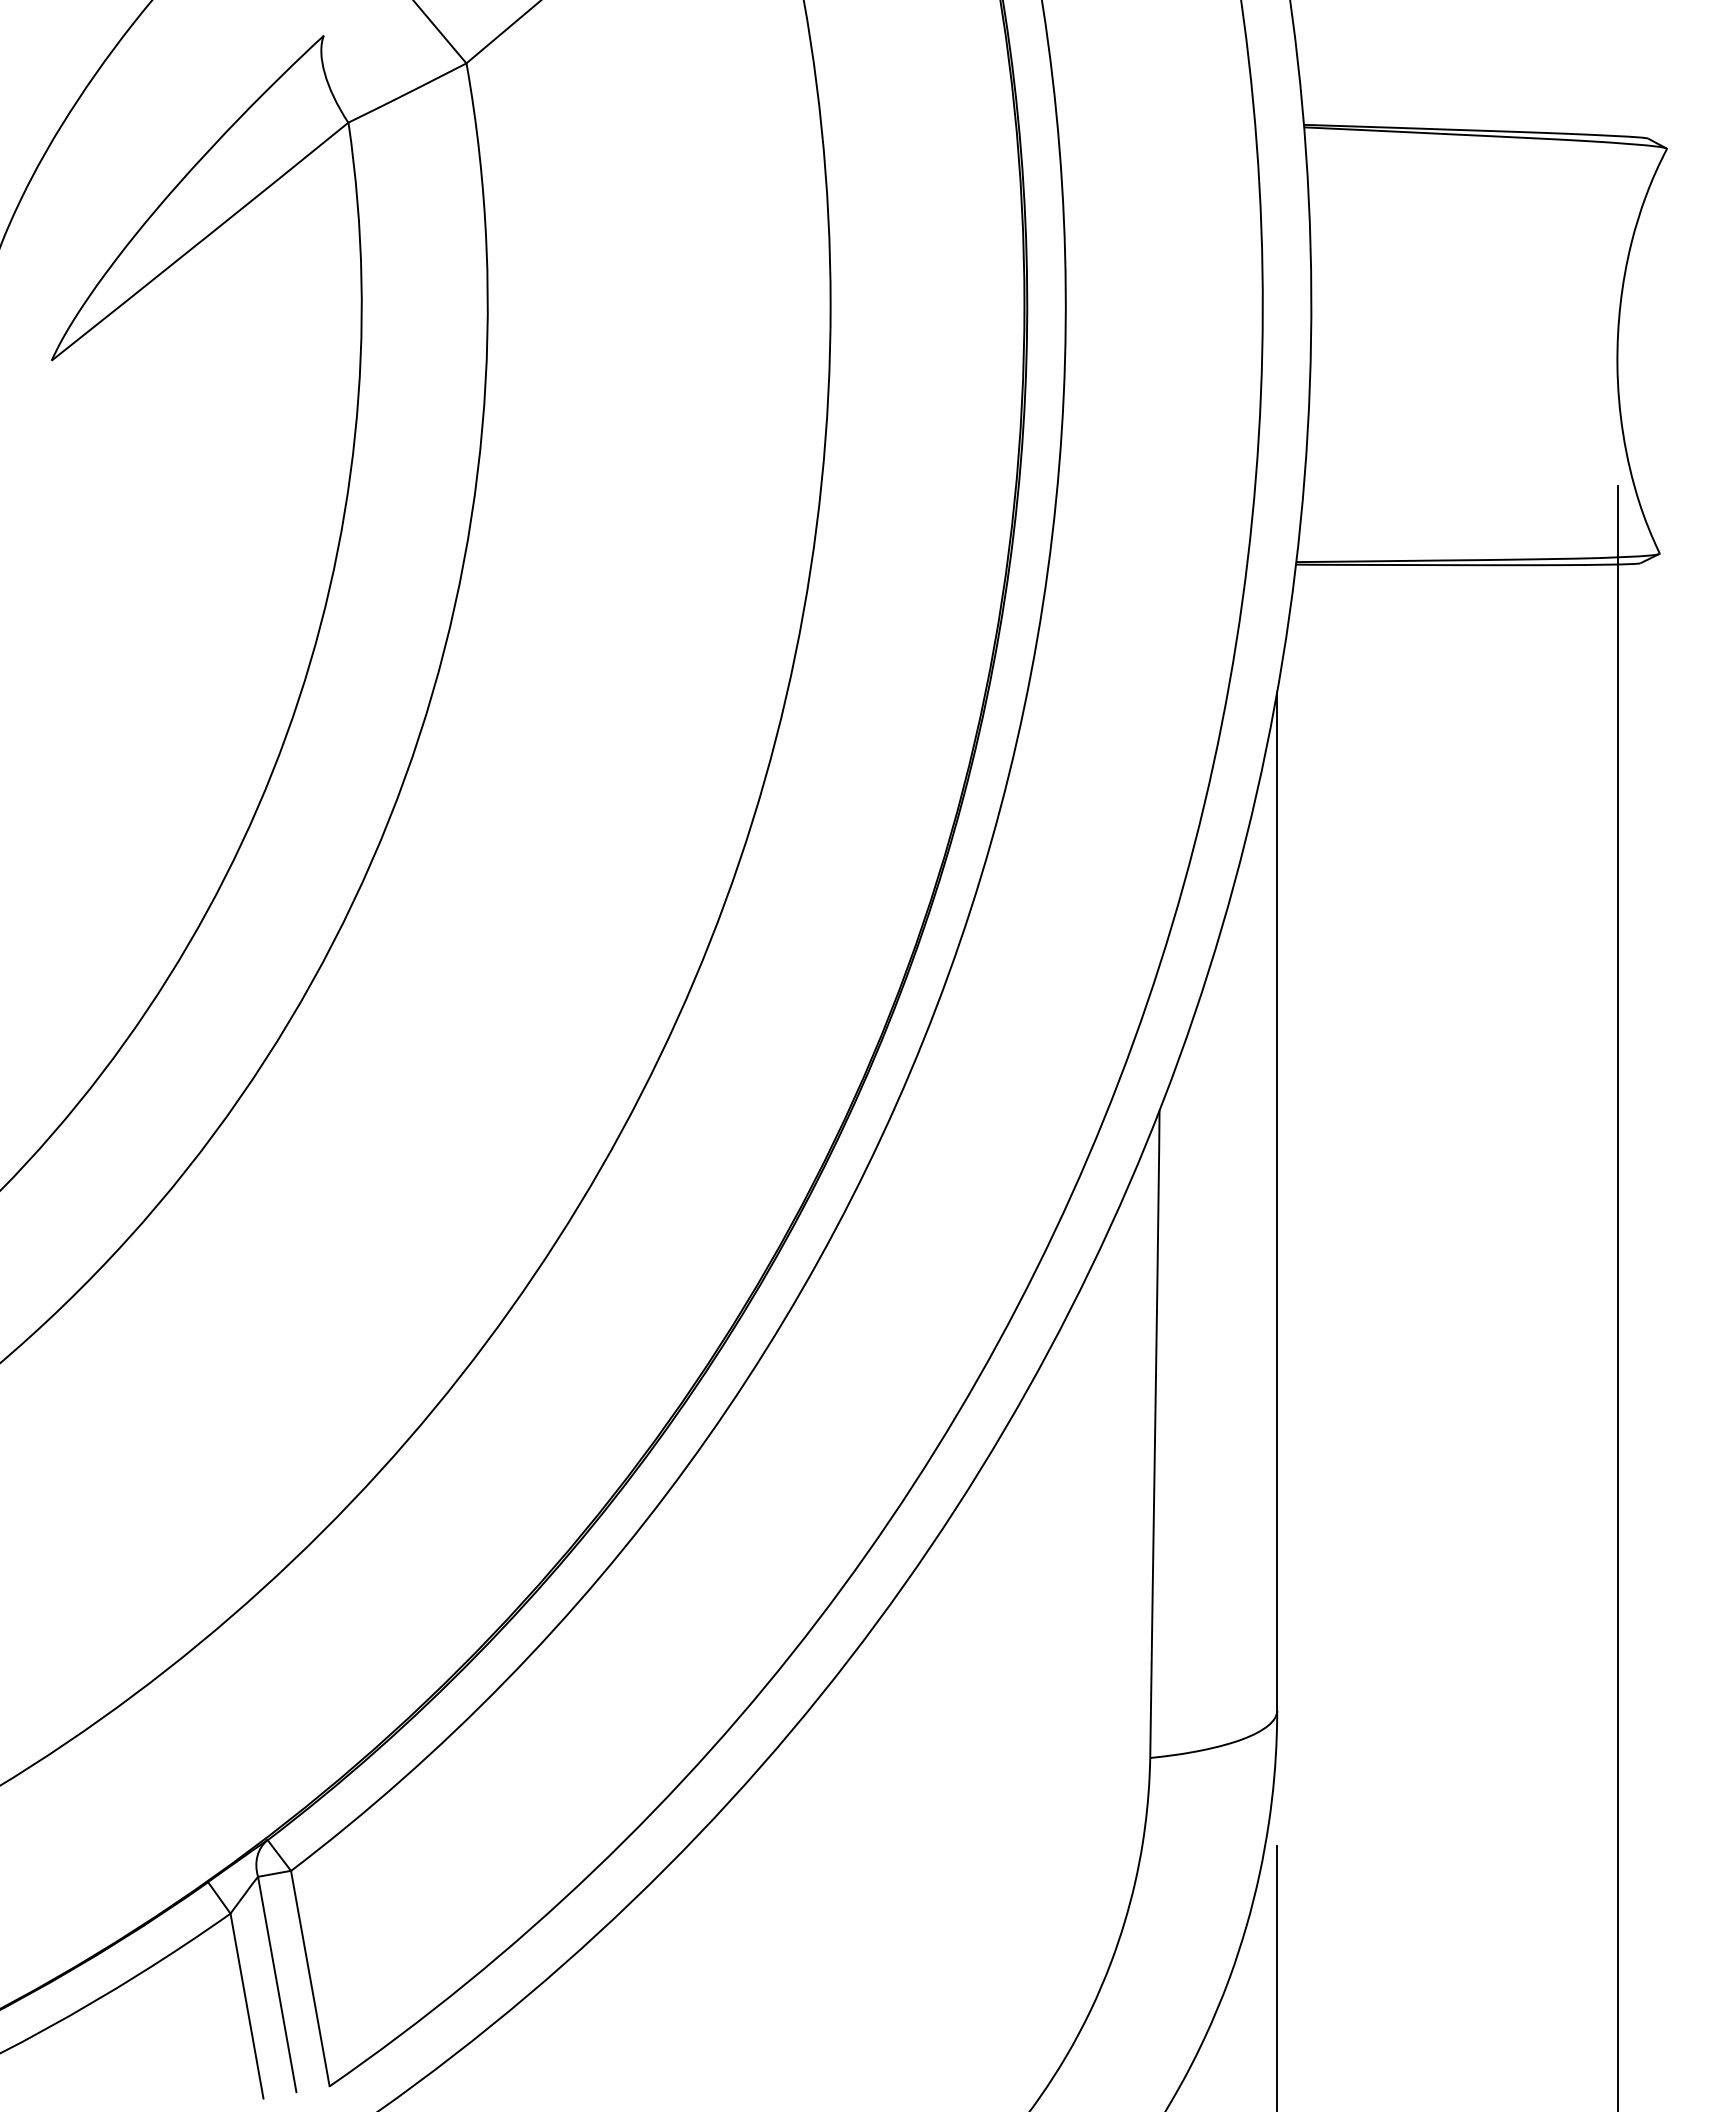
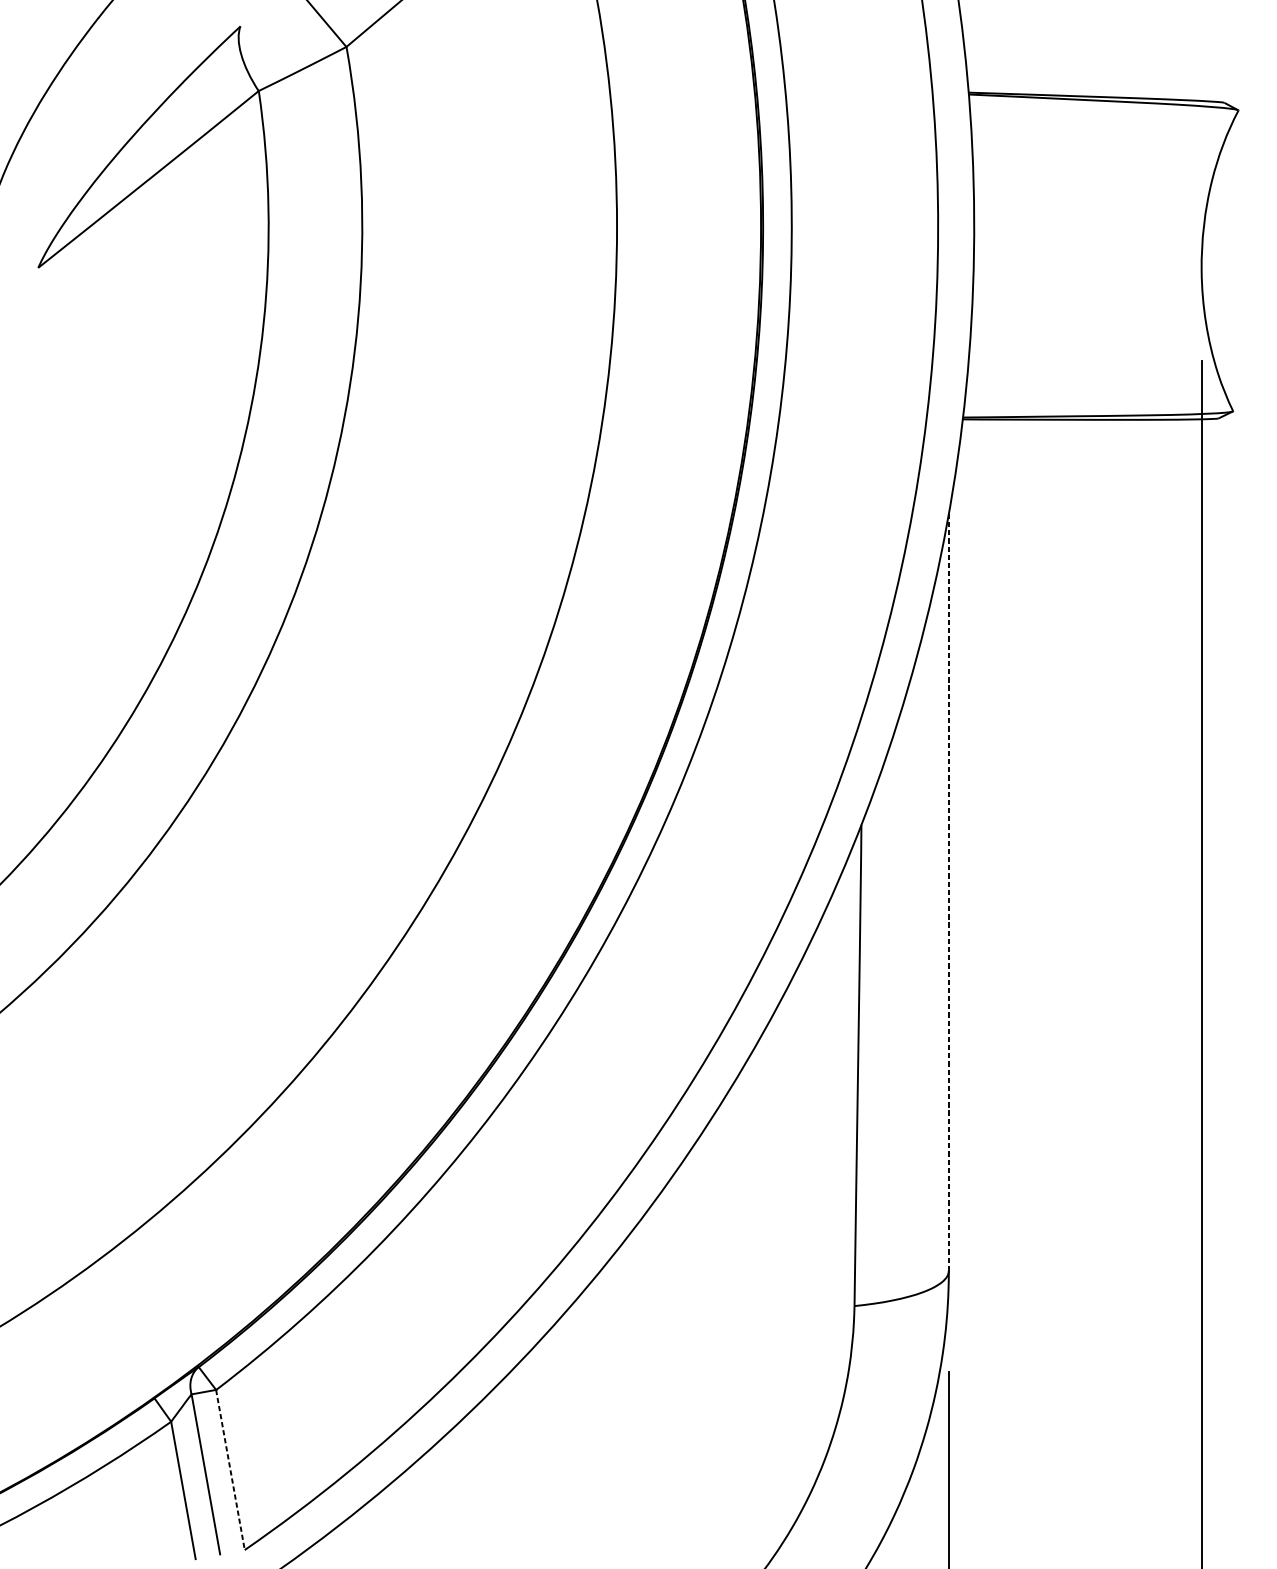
line: (1277, 1201) -> (949, 892), solid -> dashed
line: (310, 1979) -> (230, 1470), solid -> dashed

